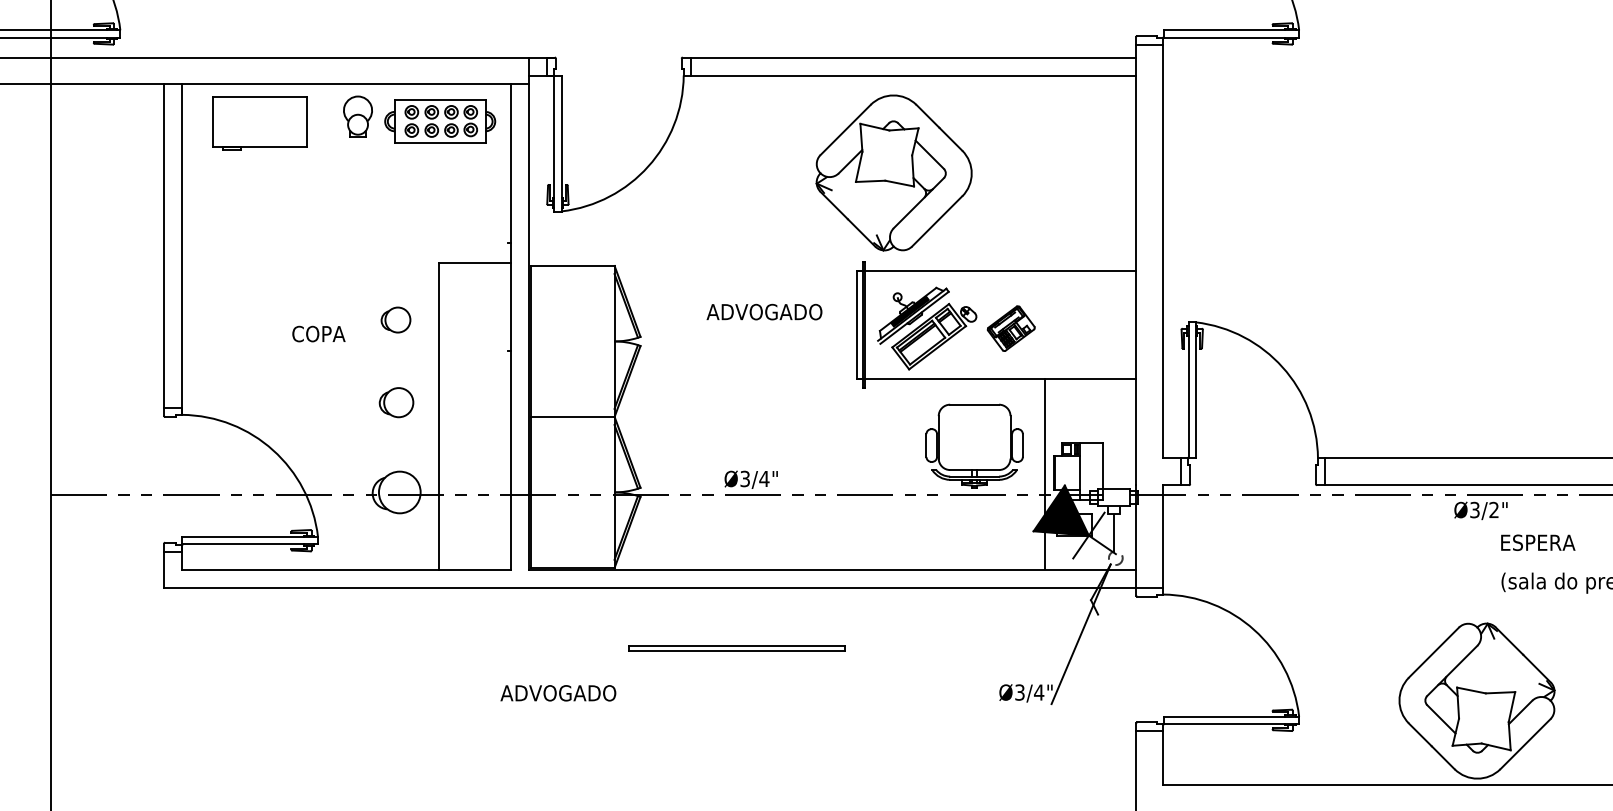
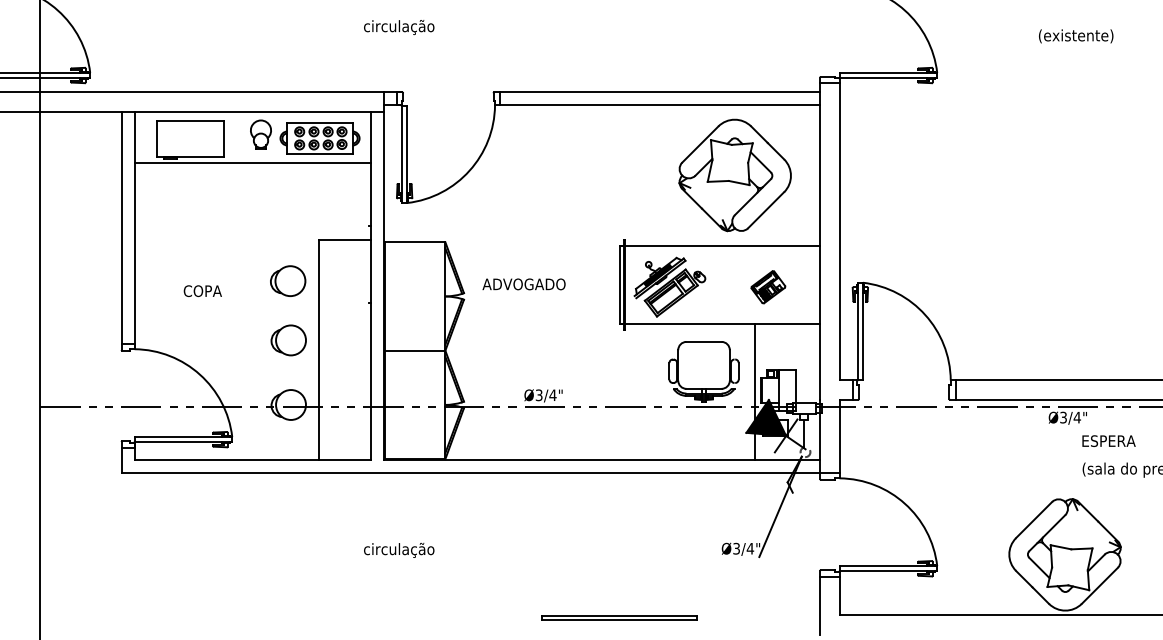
line: (346, 155) -> (252, 162), added
part: (893, 173) -> (734, 175), moved
text: (763, 312) -> (523, 284), moved
part: (396, 319) -> (288, 280), size x1.67
part: (1011, 328) -> (768, 287), moved
text: (318, 334) -> (202, 291), moved
part: (396, 402) -> (288, 340), size x1.43
text: (1492, 509) -> (1076, 417), Ø3/2" -> Ø3/4"
part: (737, 647) -> (619, 617), moved
text: (557, 693) -> (404, 549), ADVOGADO -> circulação

